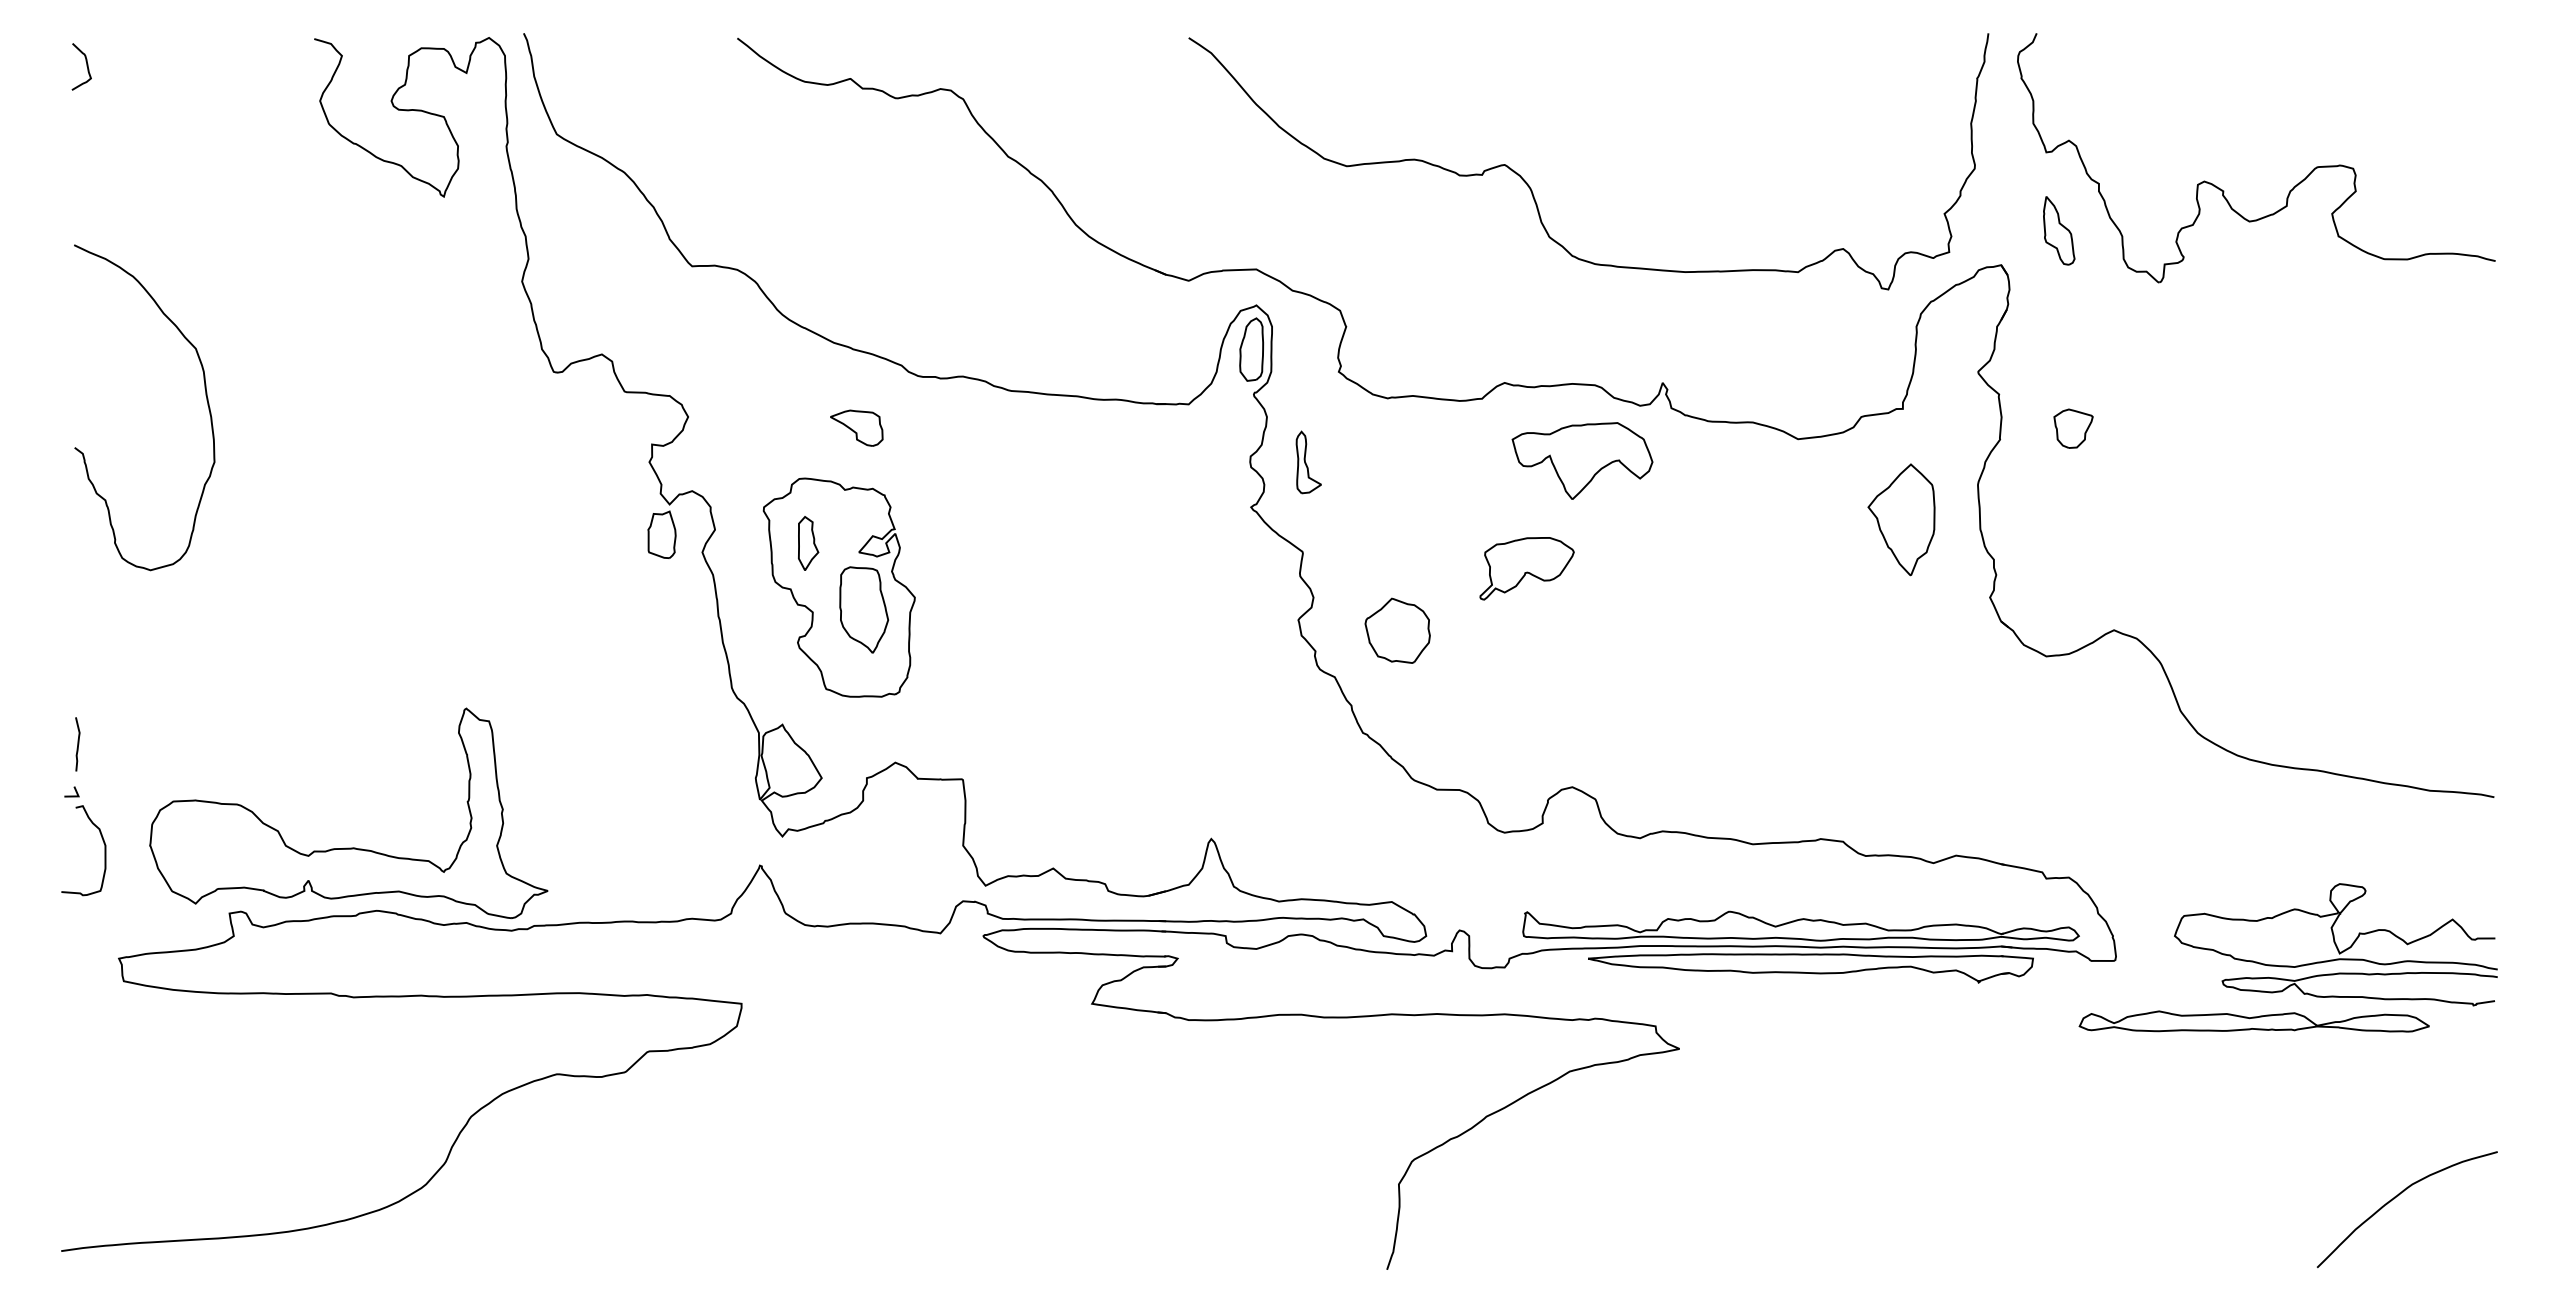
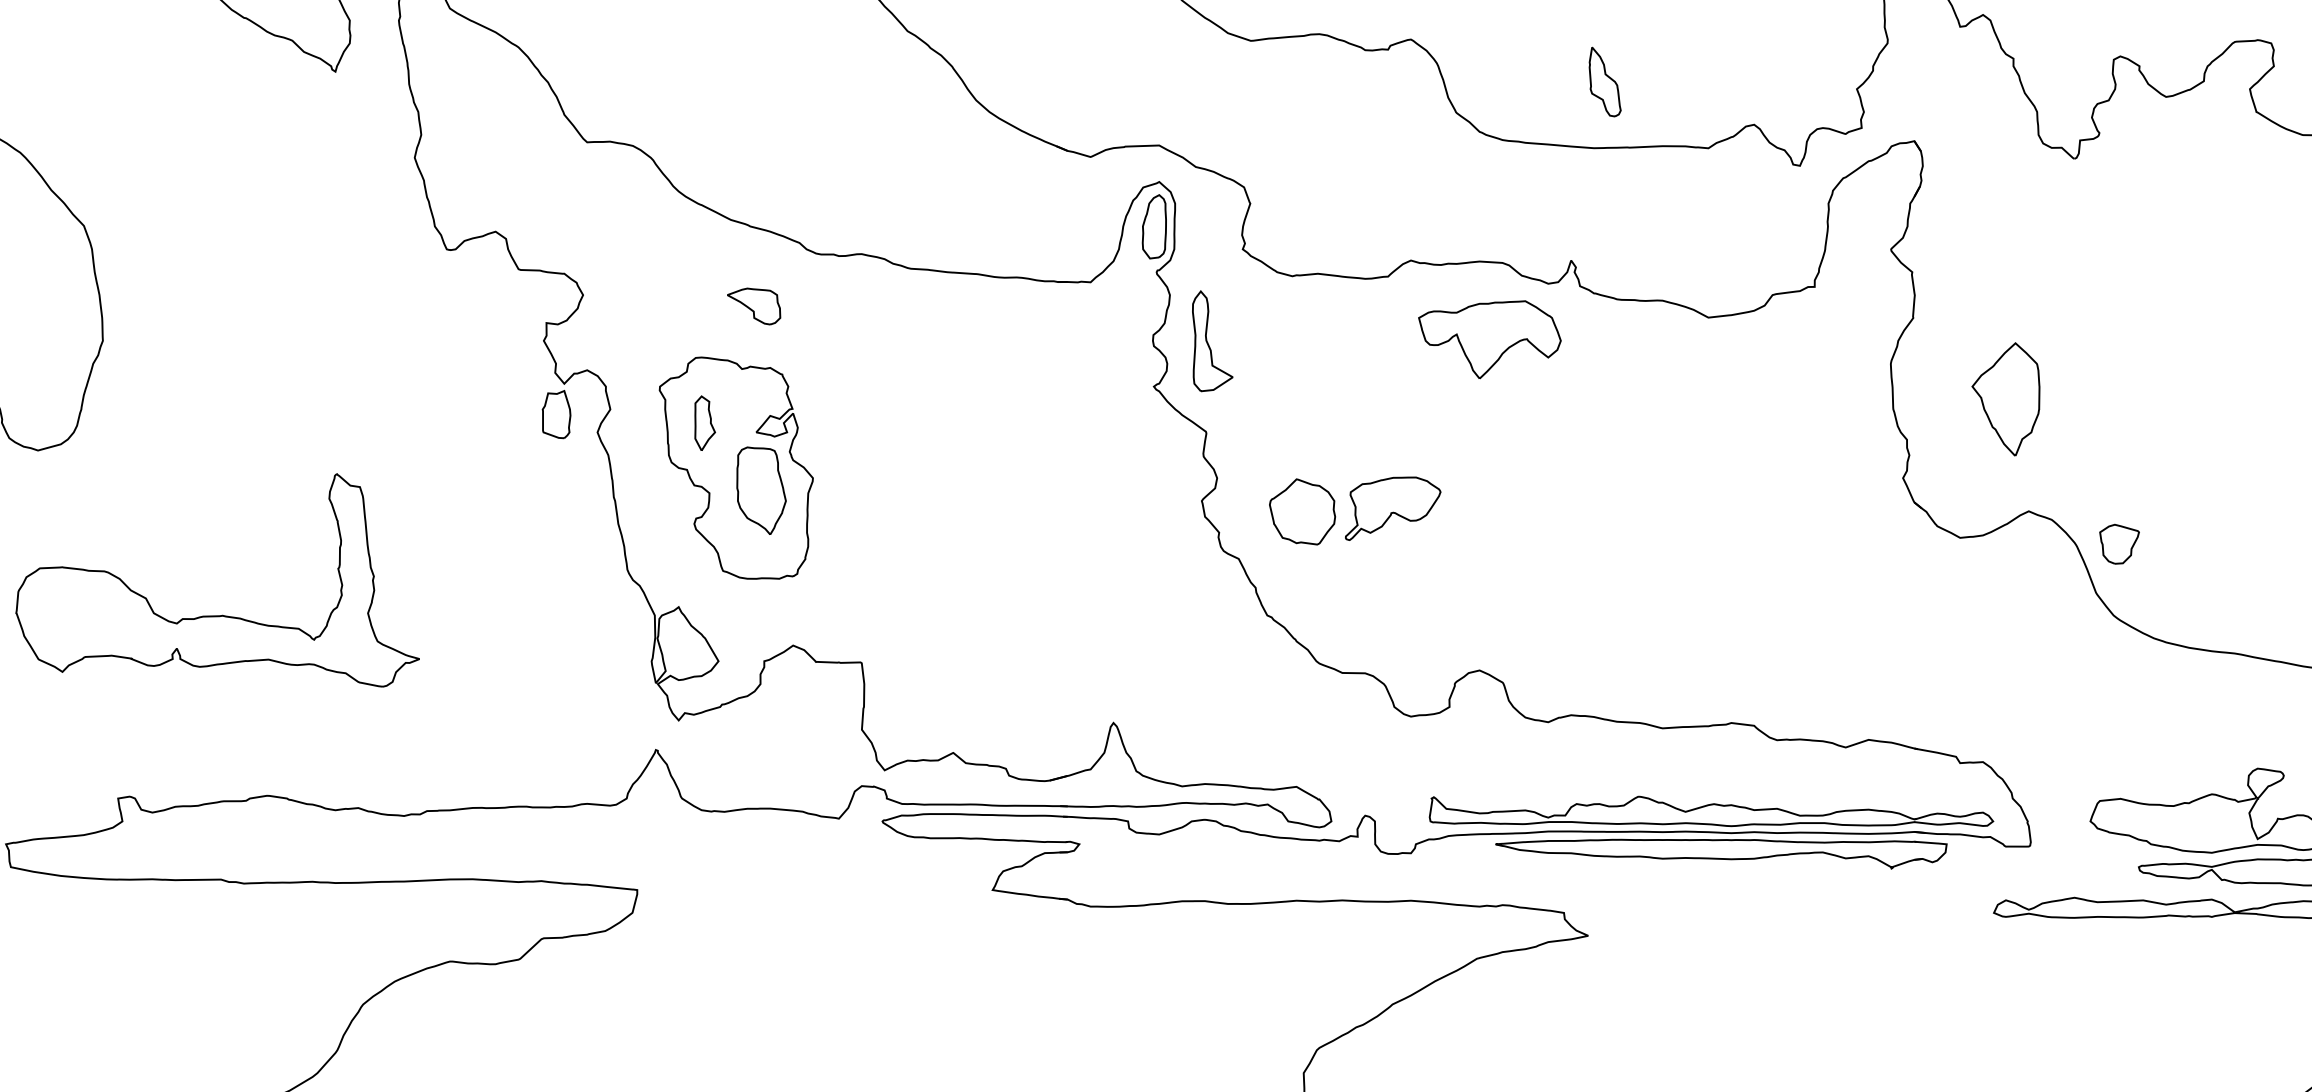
part: (2059, 230) -> (1605, 81), moved
part: (2073, 428) -> (2119, 544), moved
part: (1308, 462) -> (1212, 341), size x1.6
part: (1901, 519) -> (2005, 399), moved
part: (1526, 568) -> (1392, 508), moved
part: (348, 847) -> (217, 614), moved

